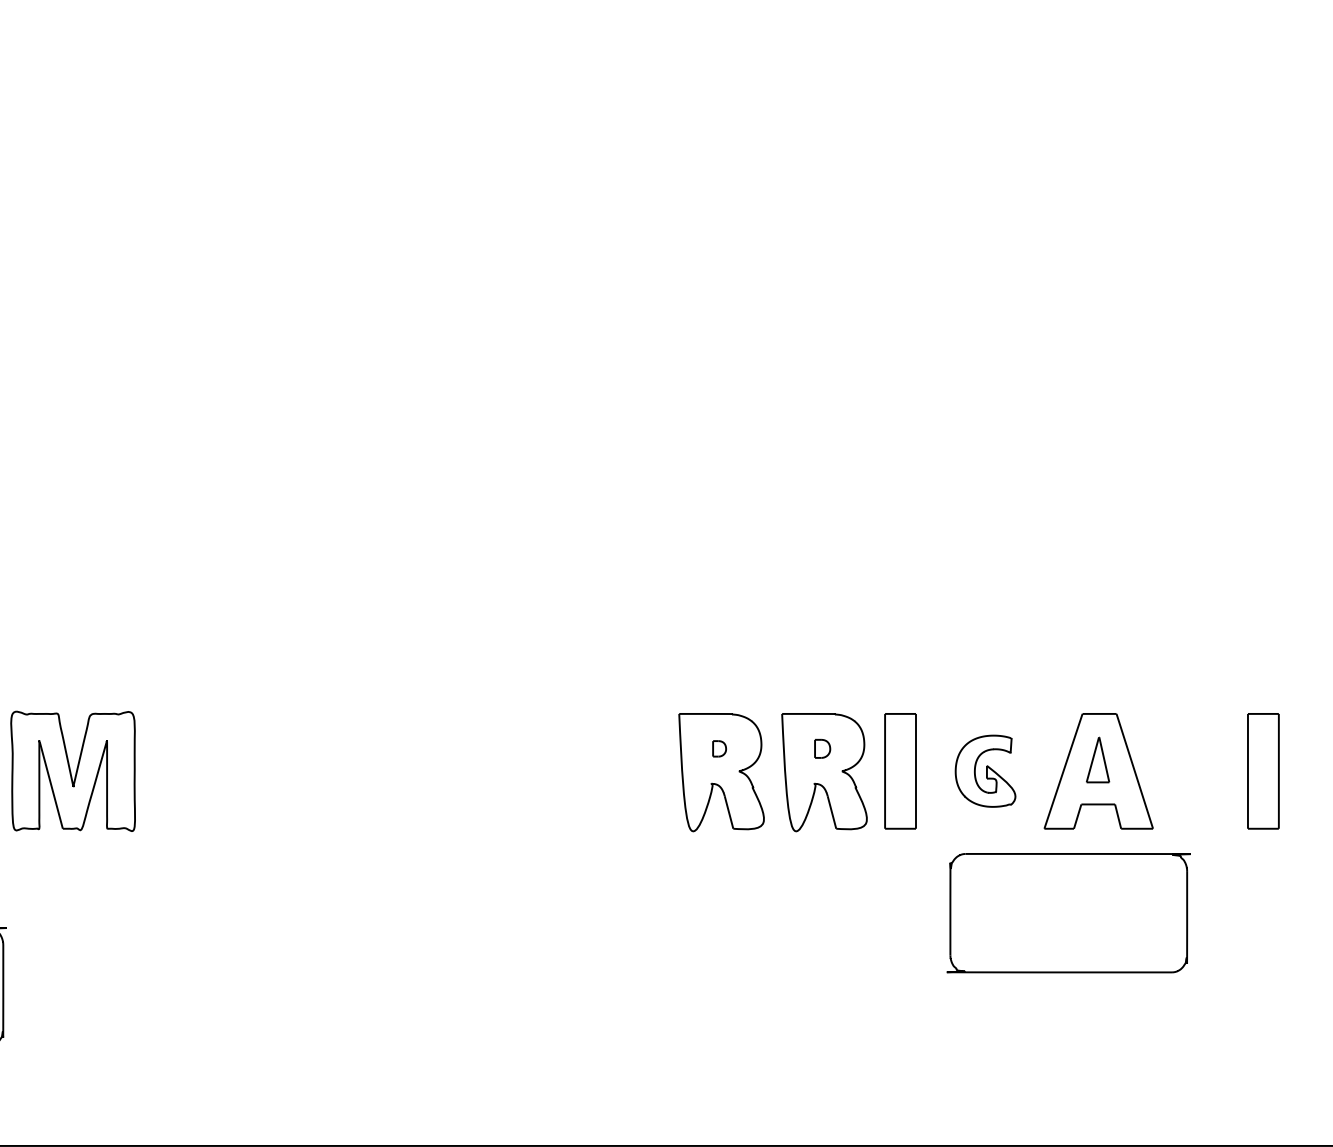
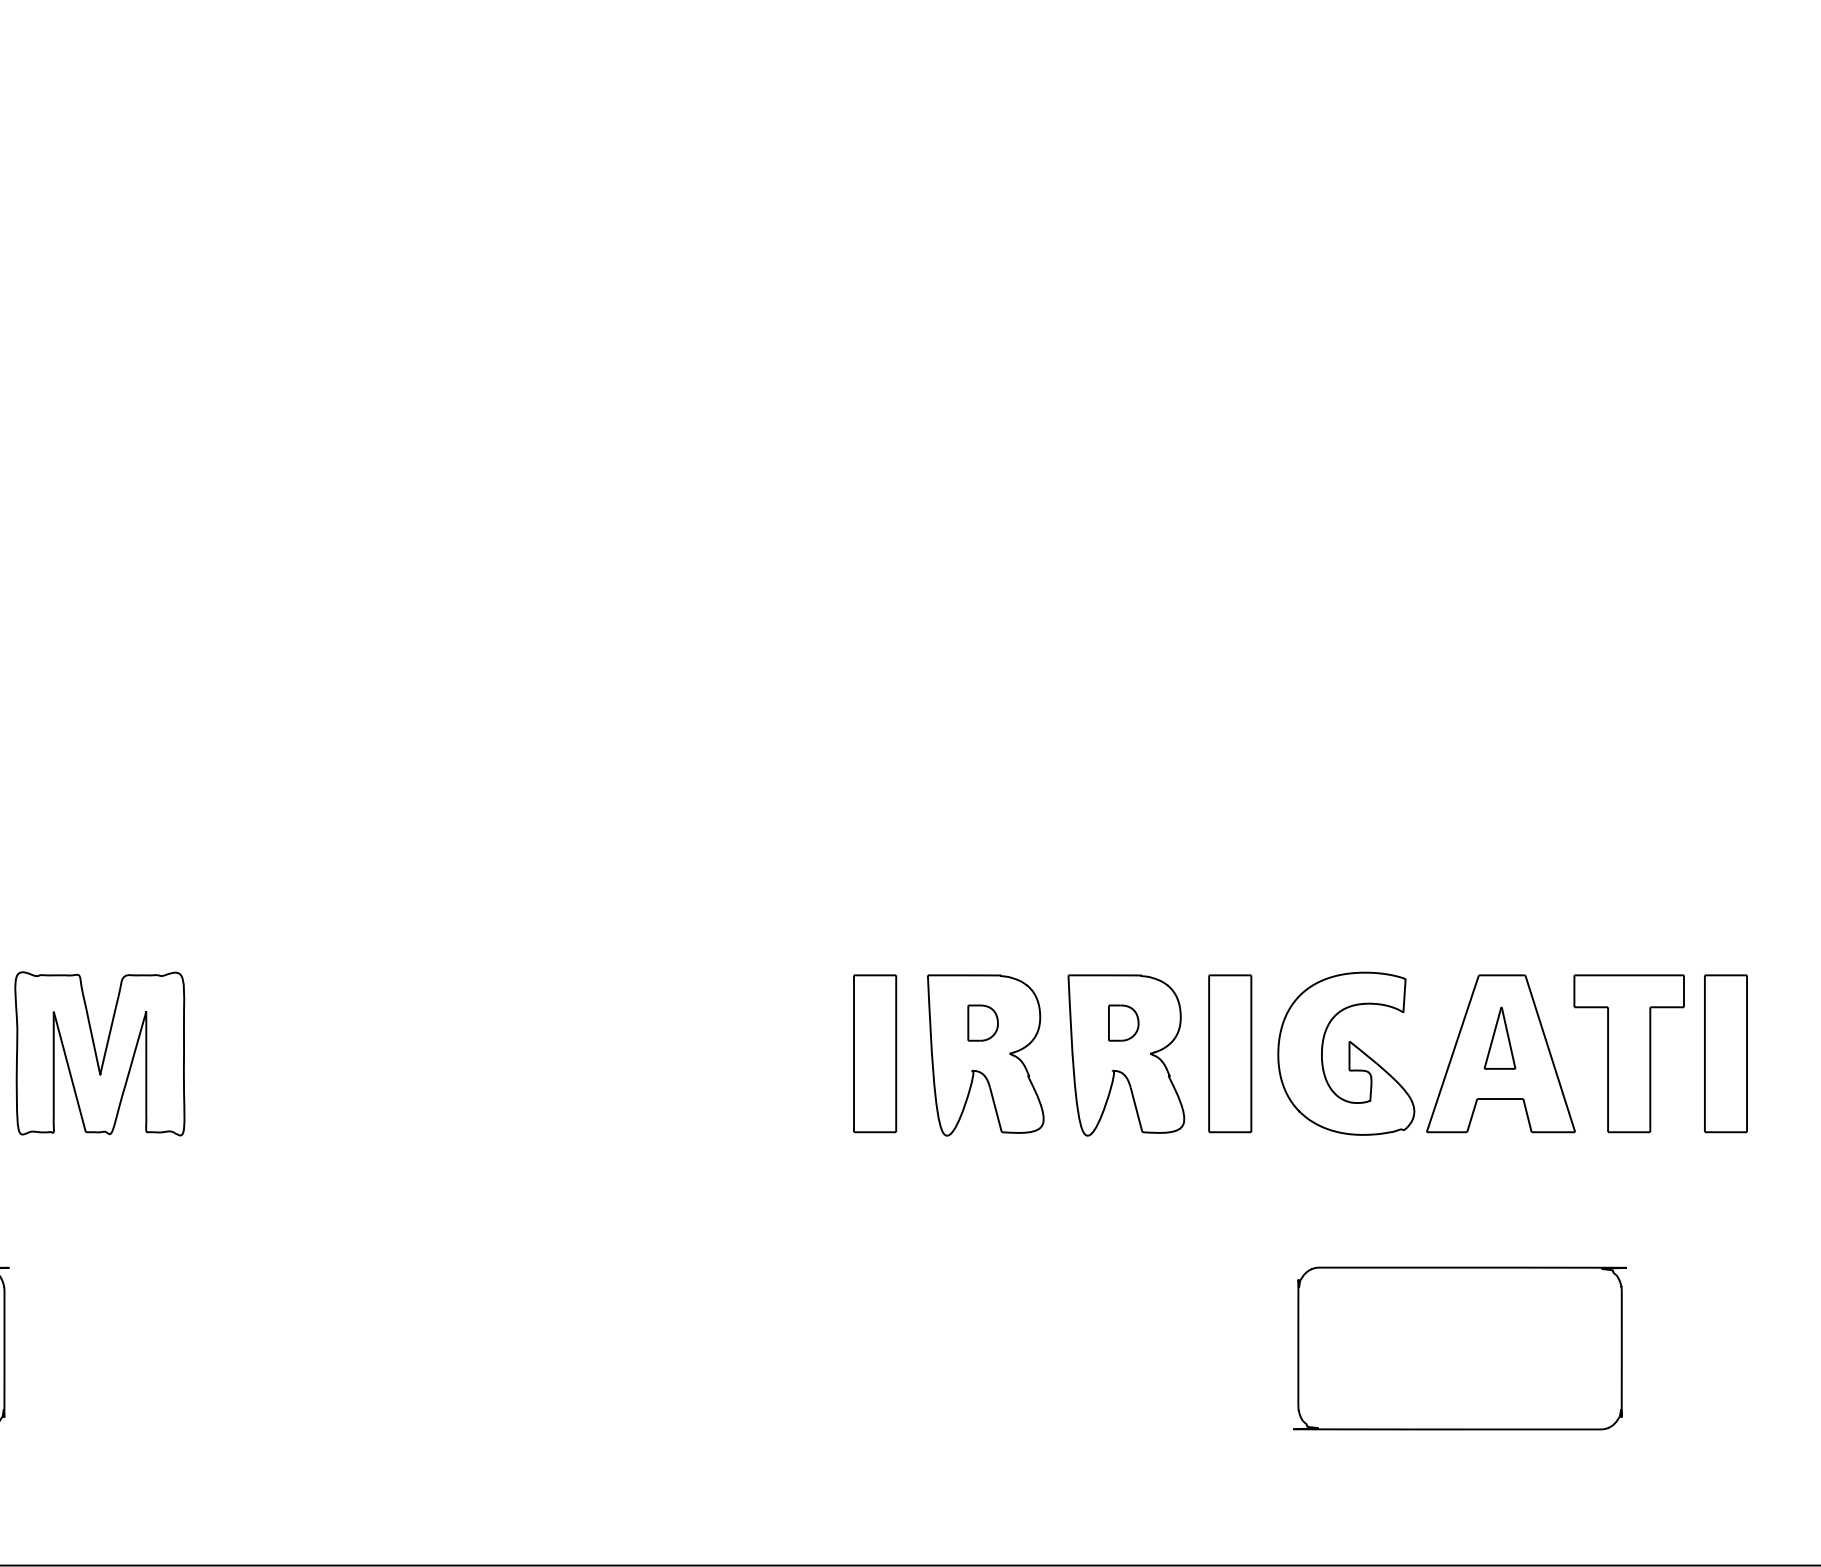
part: (719, 748) -> (982, 1022), size x1.67
part: (822, 748) -> (1123, 1022), size x1.43
part: (640, 771) -> (875, 1053), added
part: (985, 771) -> (1346, 1053), size x1.67
part: (1192, 771) -> (1628, 1053), added
part: (1068, 913) -> (1459, 1348), moved

